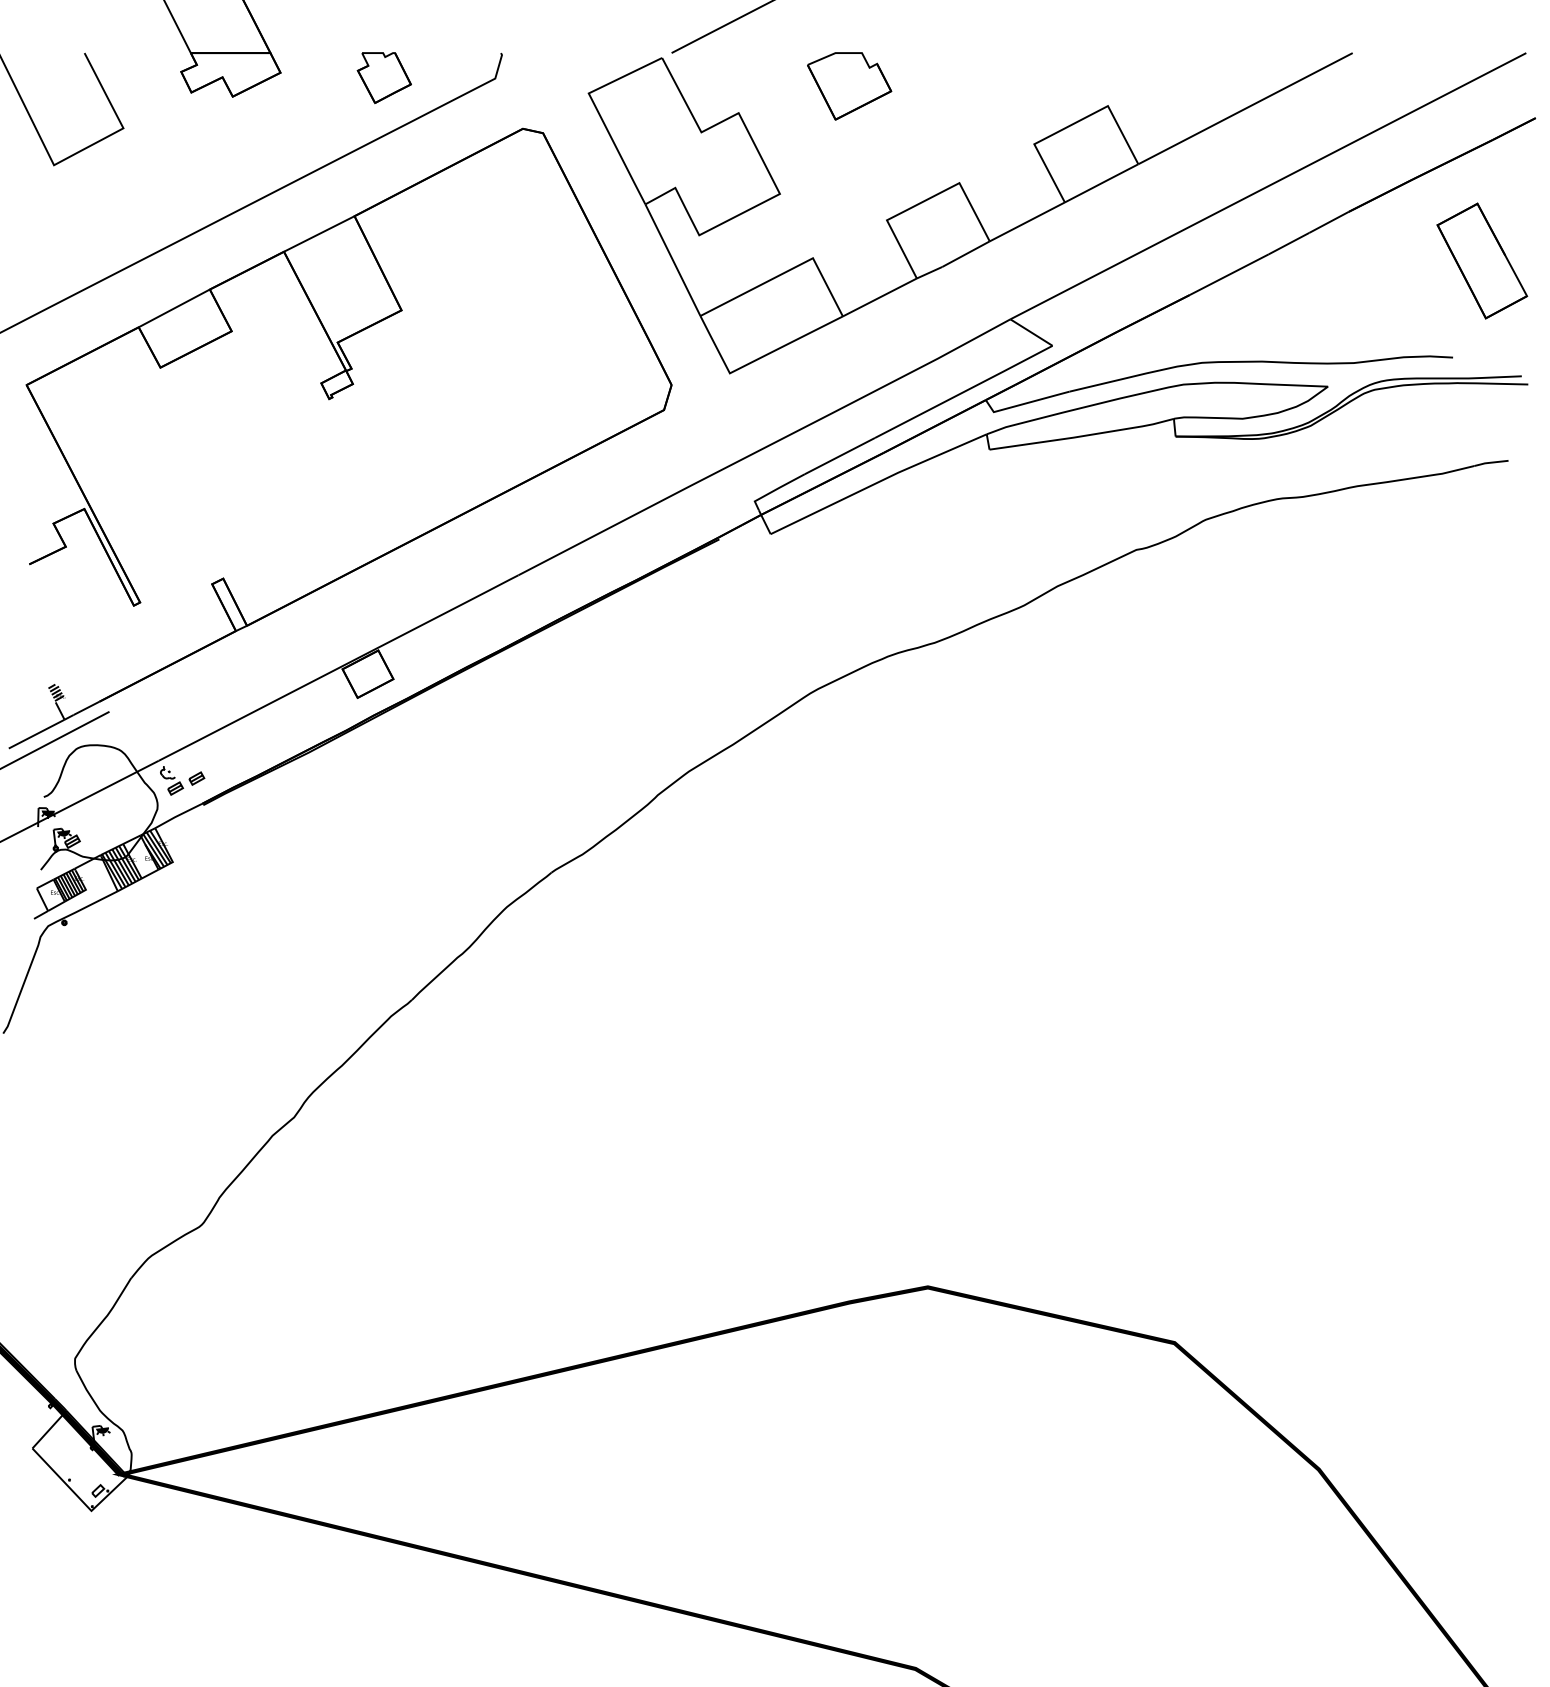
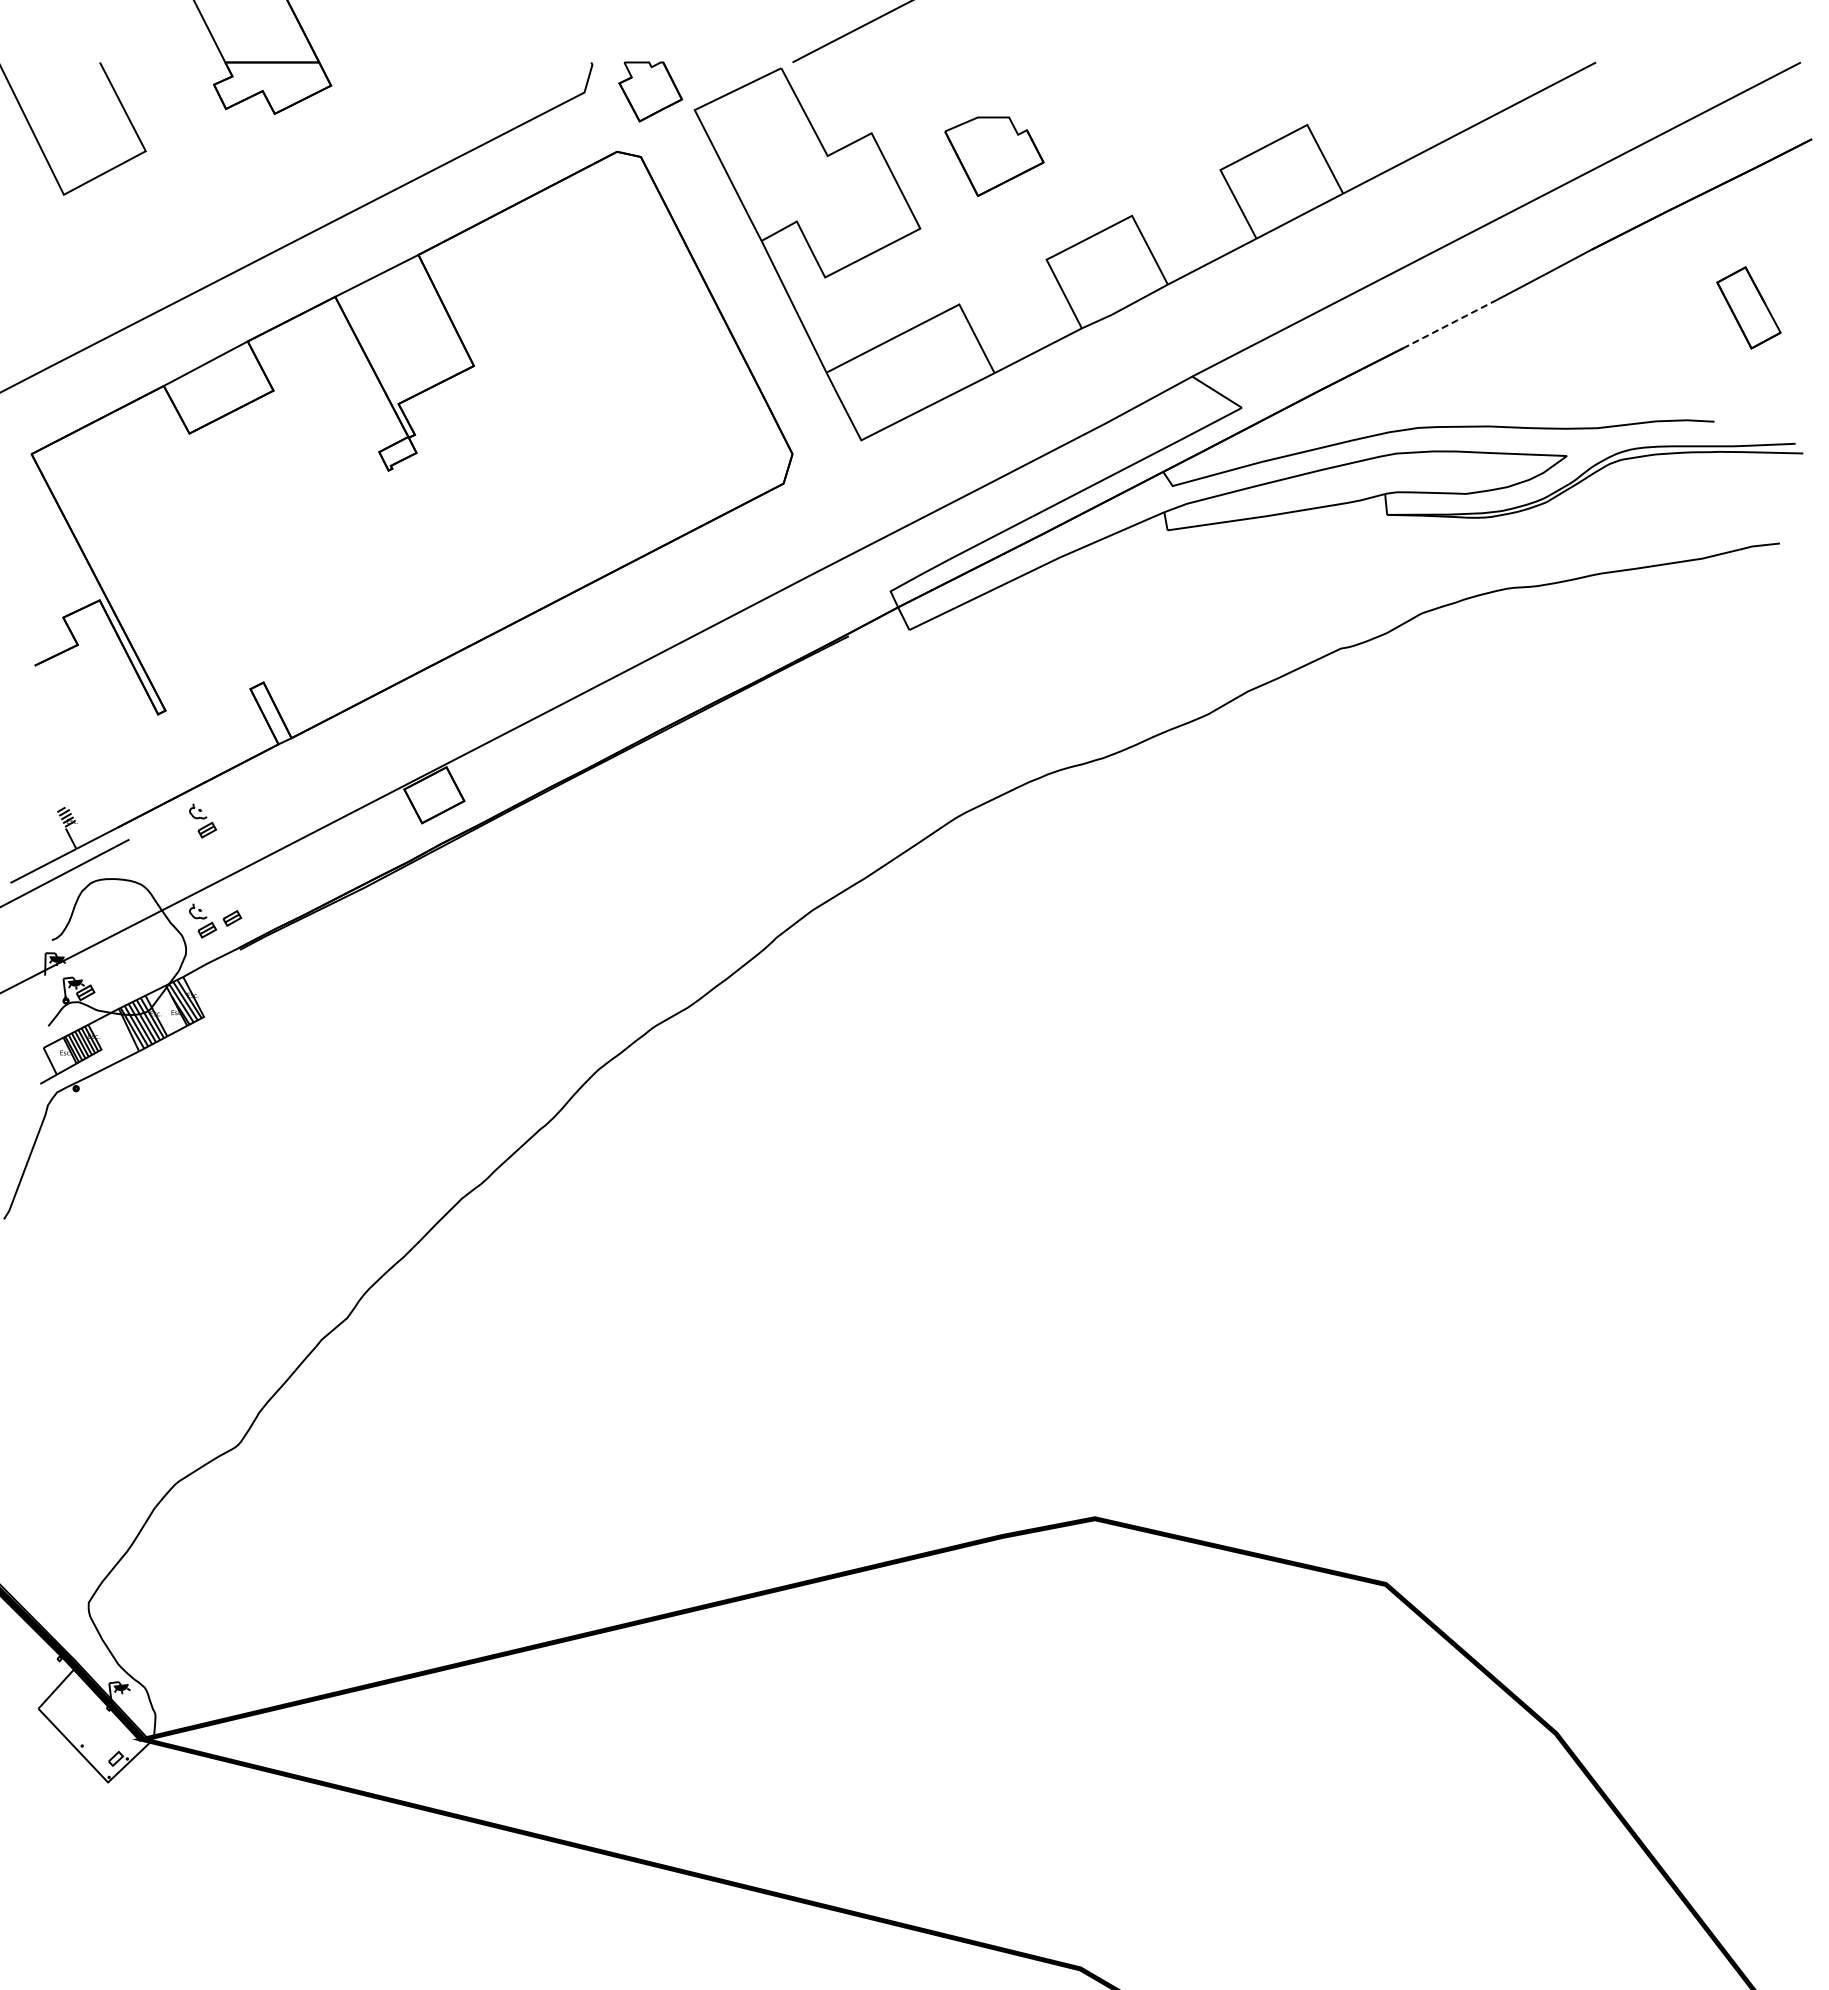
part: (384, 77) -> (650, 91), moved
part: (849, 86) -> (994, 156), moved
part: (1481, 260) -> (1748, 307), size x0.6
line: (1229, 275) -> (1450, 324), solid -> dashed
part: (171, 695) -> (202, 820), added

